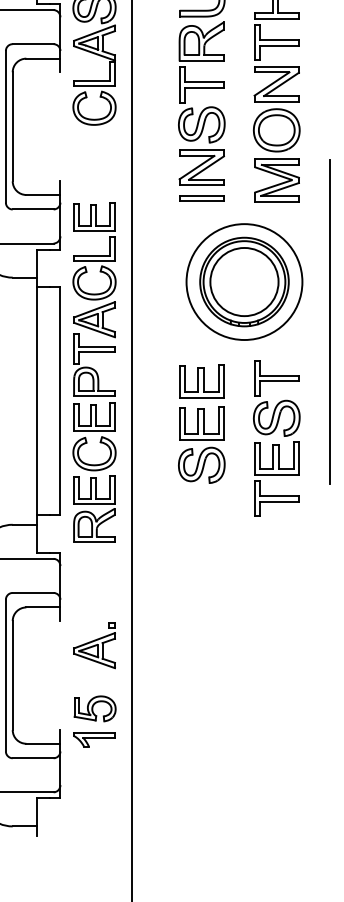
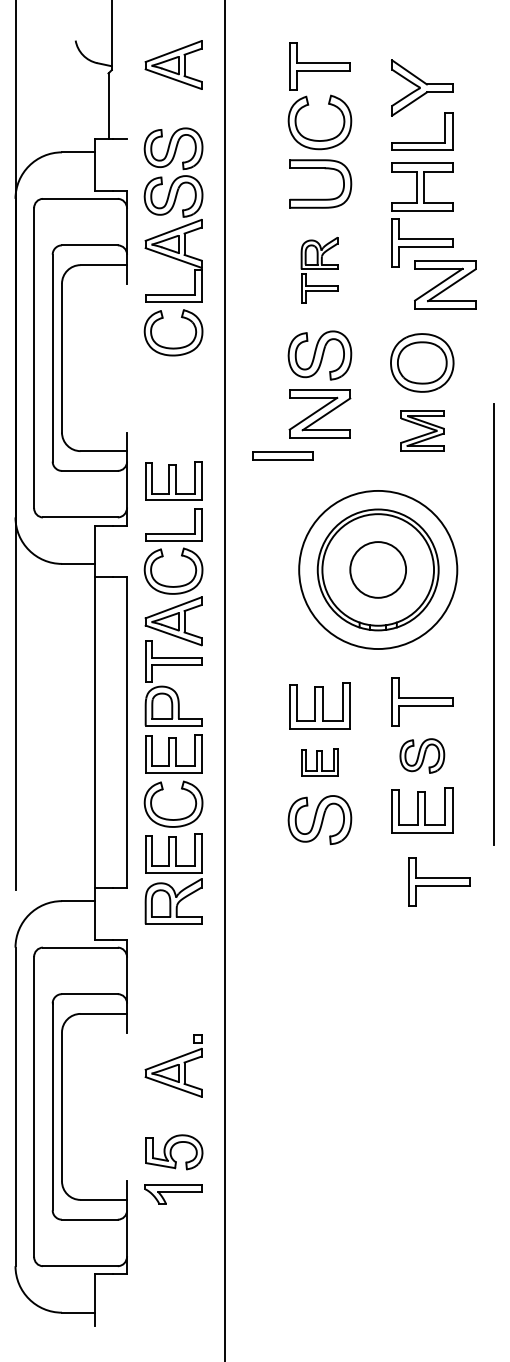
part: (201, 62) -> (319, 270), size x0.6
part: (276, 83) -> (445, 284), moved
part: (276, 179) -> (422, 430), size x0.7
part: (201, 198) -> (282, 455), moved
circle: (243, 281) -> (377, 569), size x0.6
part: (276, 418) -> (422, 755), size x0.7
part: (201, 423) -> (319, 762), size x0.6
part: (276, 498) -> (439, 881), moved

